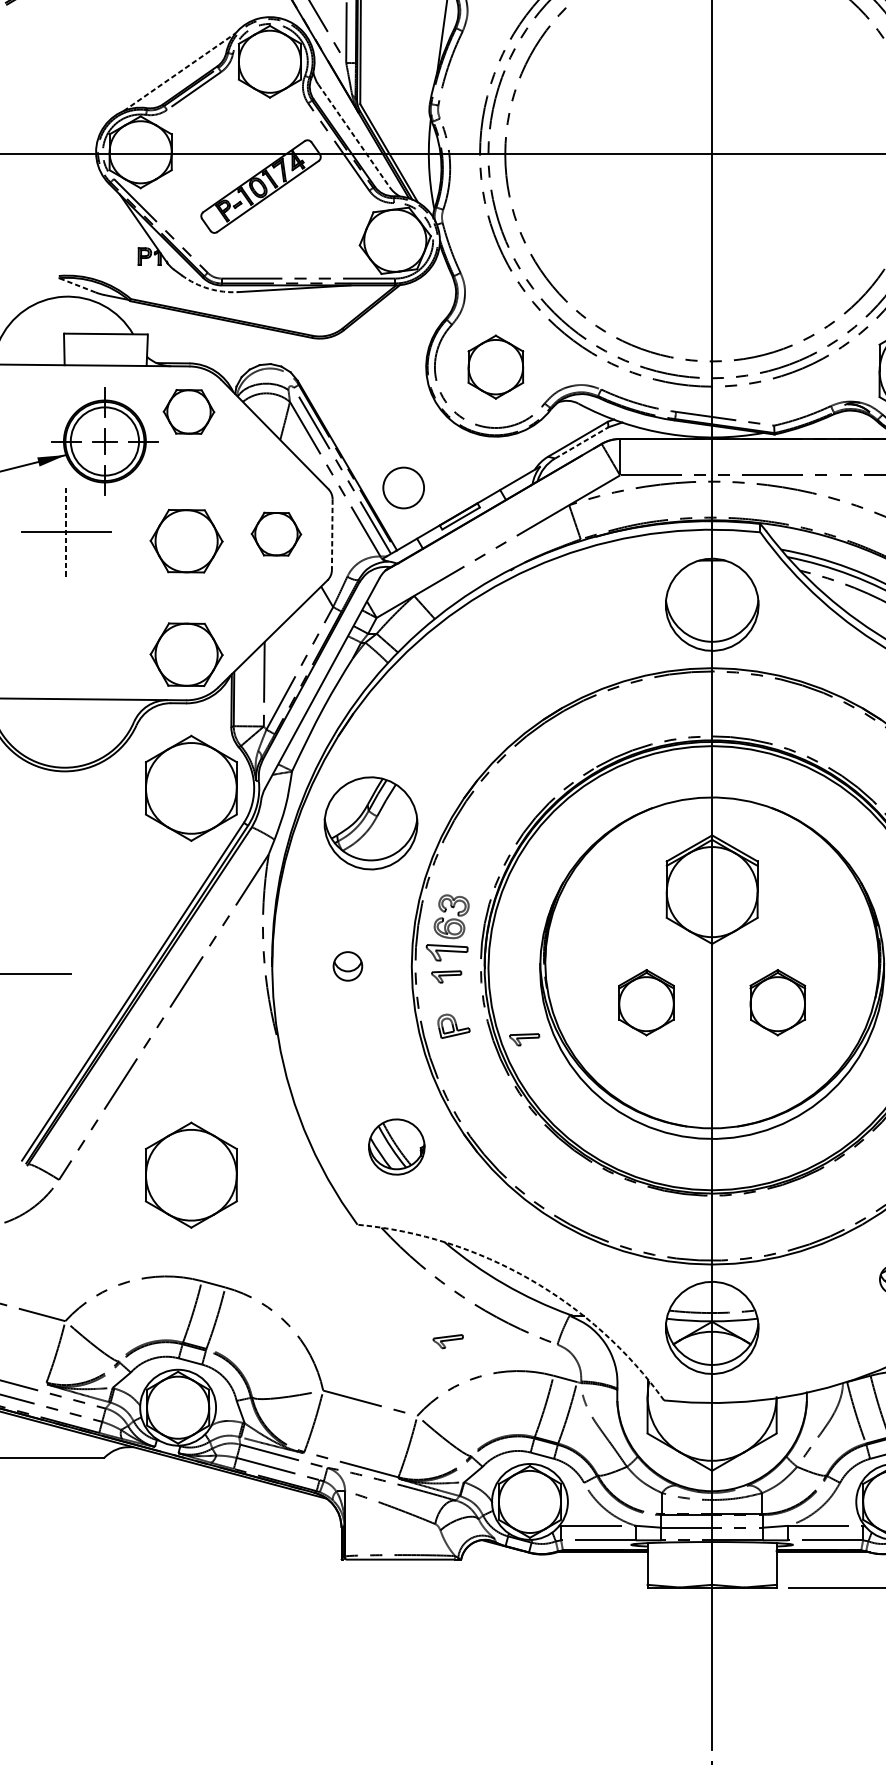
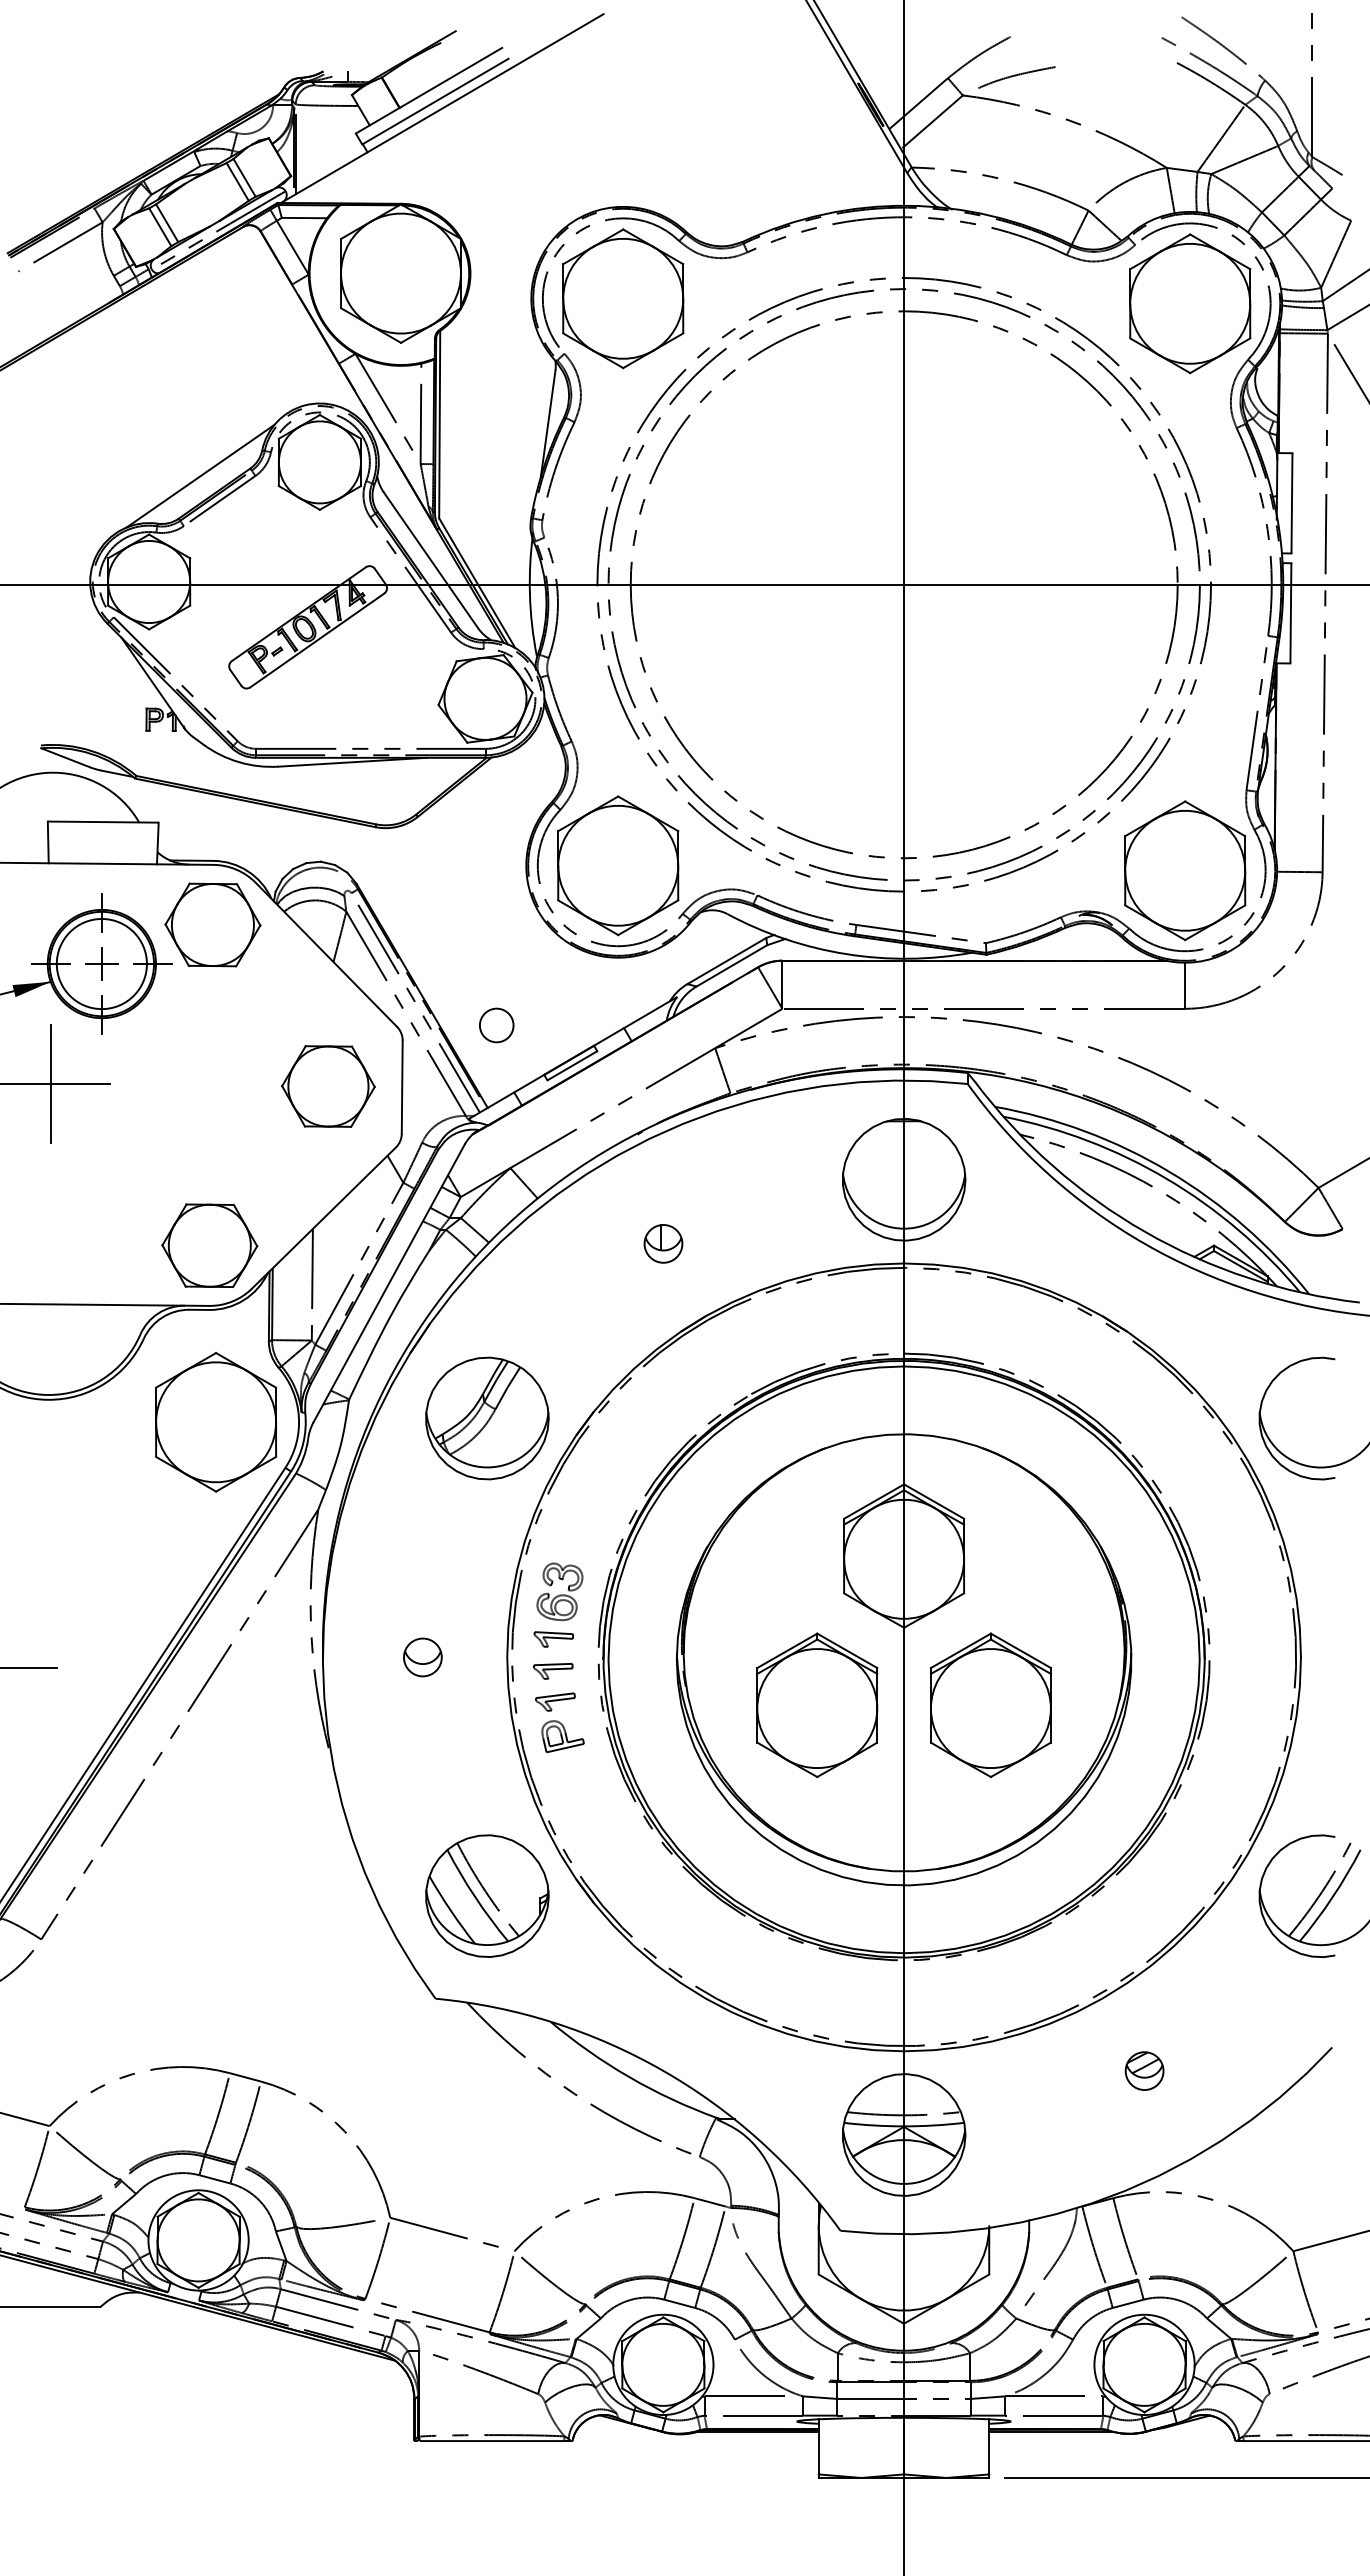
line: (180, 71) -> (201, 475), dashed -> solid
line: (353, 136) -> (430, 560), dashed -> solid
line: (77, 285) -> (65, 757), dashed -> solid
arc: (209, 288) -> (239, 762), dashed -> solid
part: (496, 366) -> (618, 865), size x1.67
part: (188, 411) -> (212, 924), size x1.43
line: (581, 442) -> (731, 965), dashed -> solid
circle: (403, 488) -> (496, 1025), size x0.62
line: (66, 531) -> (51, 1083), dashed -> solid
part: (276, 534) -> (328, 1086), size x1.43
line: (332, 534) -> (402, 1087), dashed -> solid
part: (186, 541) -> (209, 1095), removed
part: (530, 653) -> (663, 1243), added
part: (371, 823) -> (487, 1418), moved
part: (446, 952) -> (553, 1639), size x0.71
part: (646, 1002) -> (817, 1705), size x1.67
part: (777, 1002) -> (990, 1705), size x1.67
part: (524, 1039) -> (656, 1754), removed
part: (396, 1146) -> (487, 1895), size x1.67
part: (191, 1175) -> (216, 1933), removed
arc: (530, 1279) -> (663, 2070), dashed -> solid
part: (448, 1341) -> (555, 1701), moved

